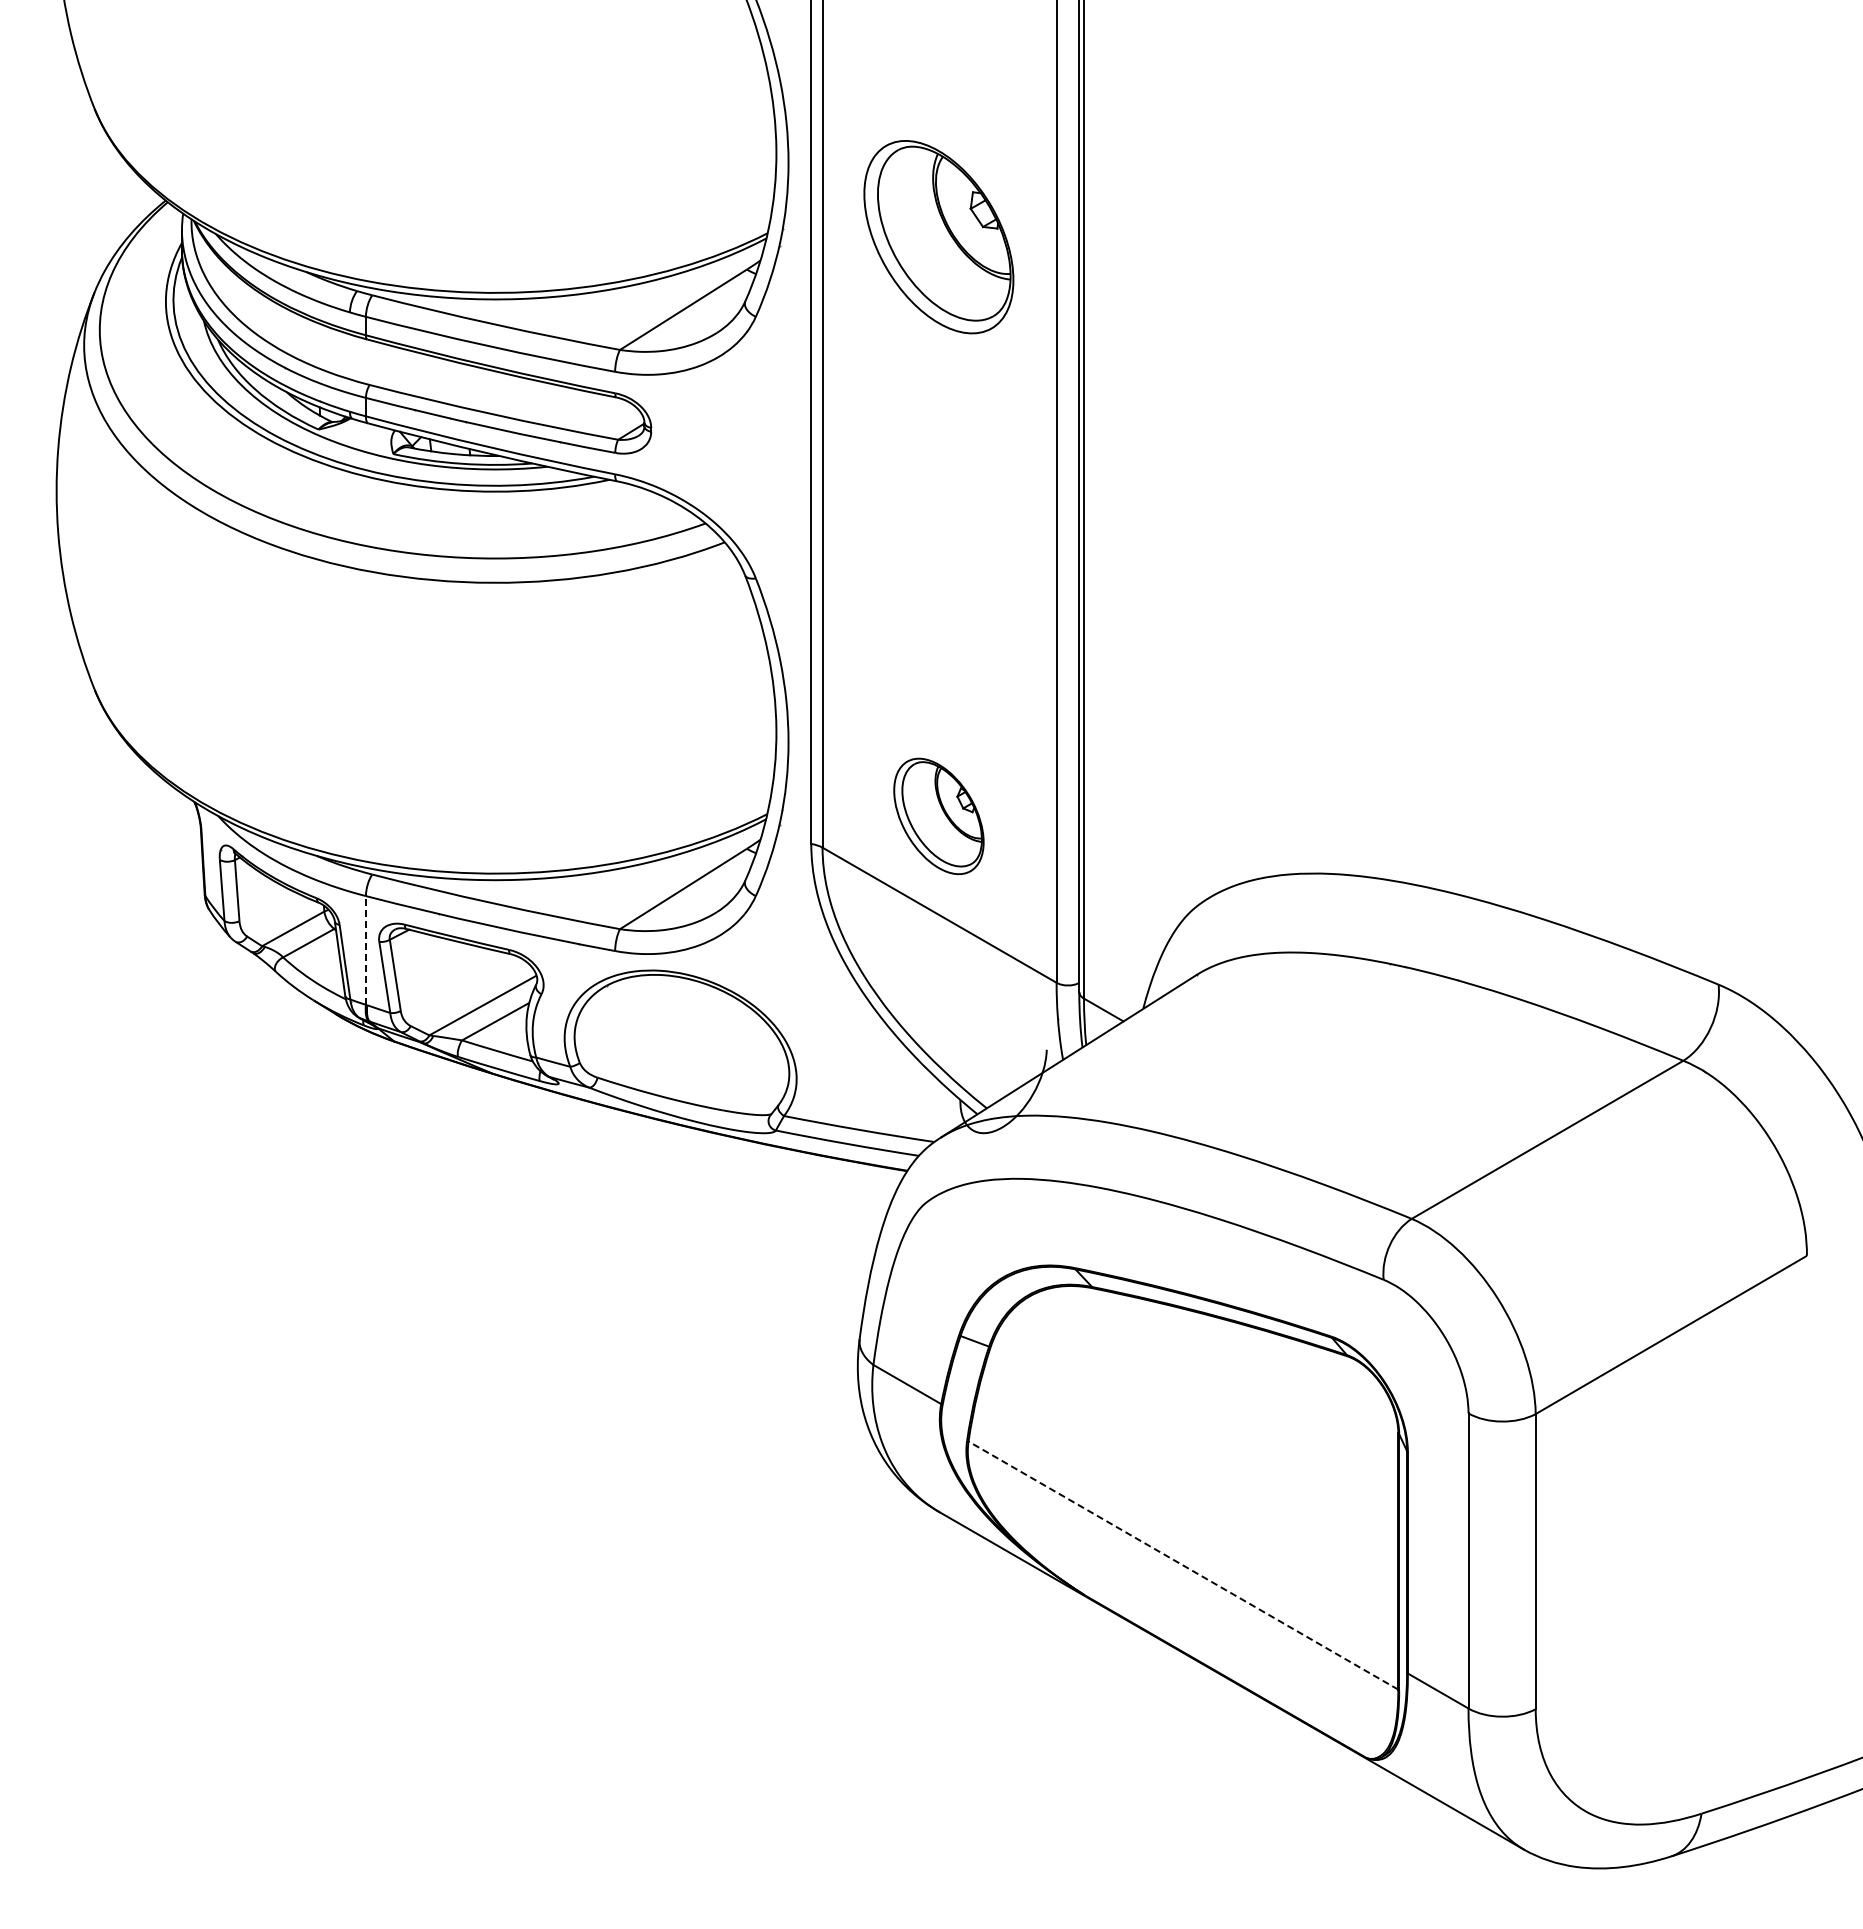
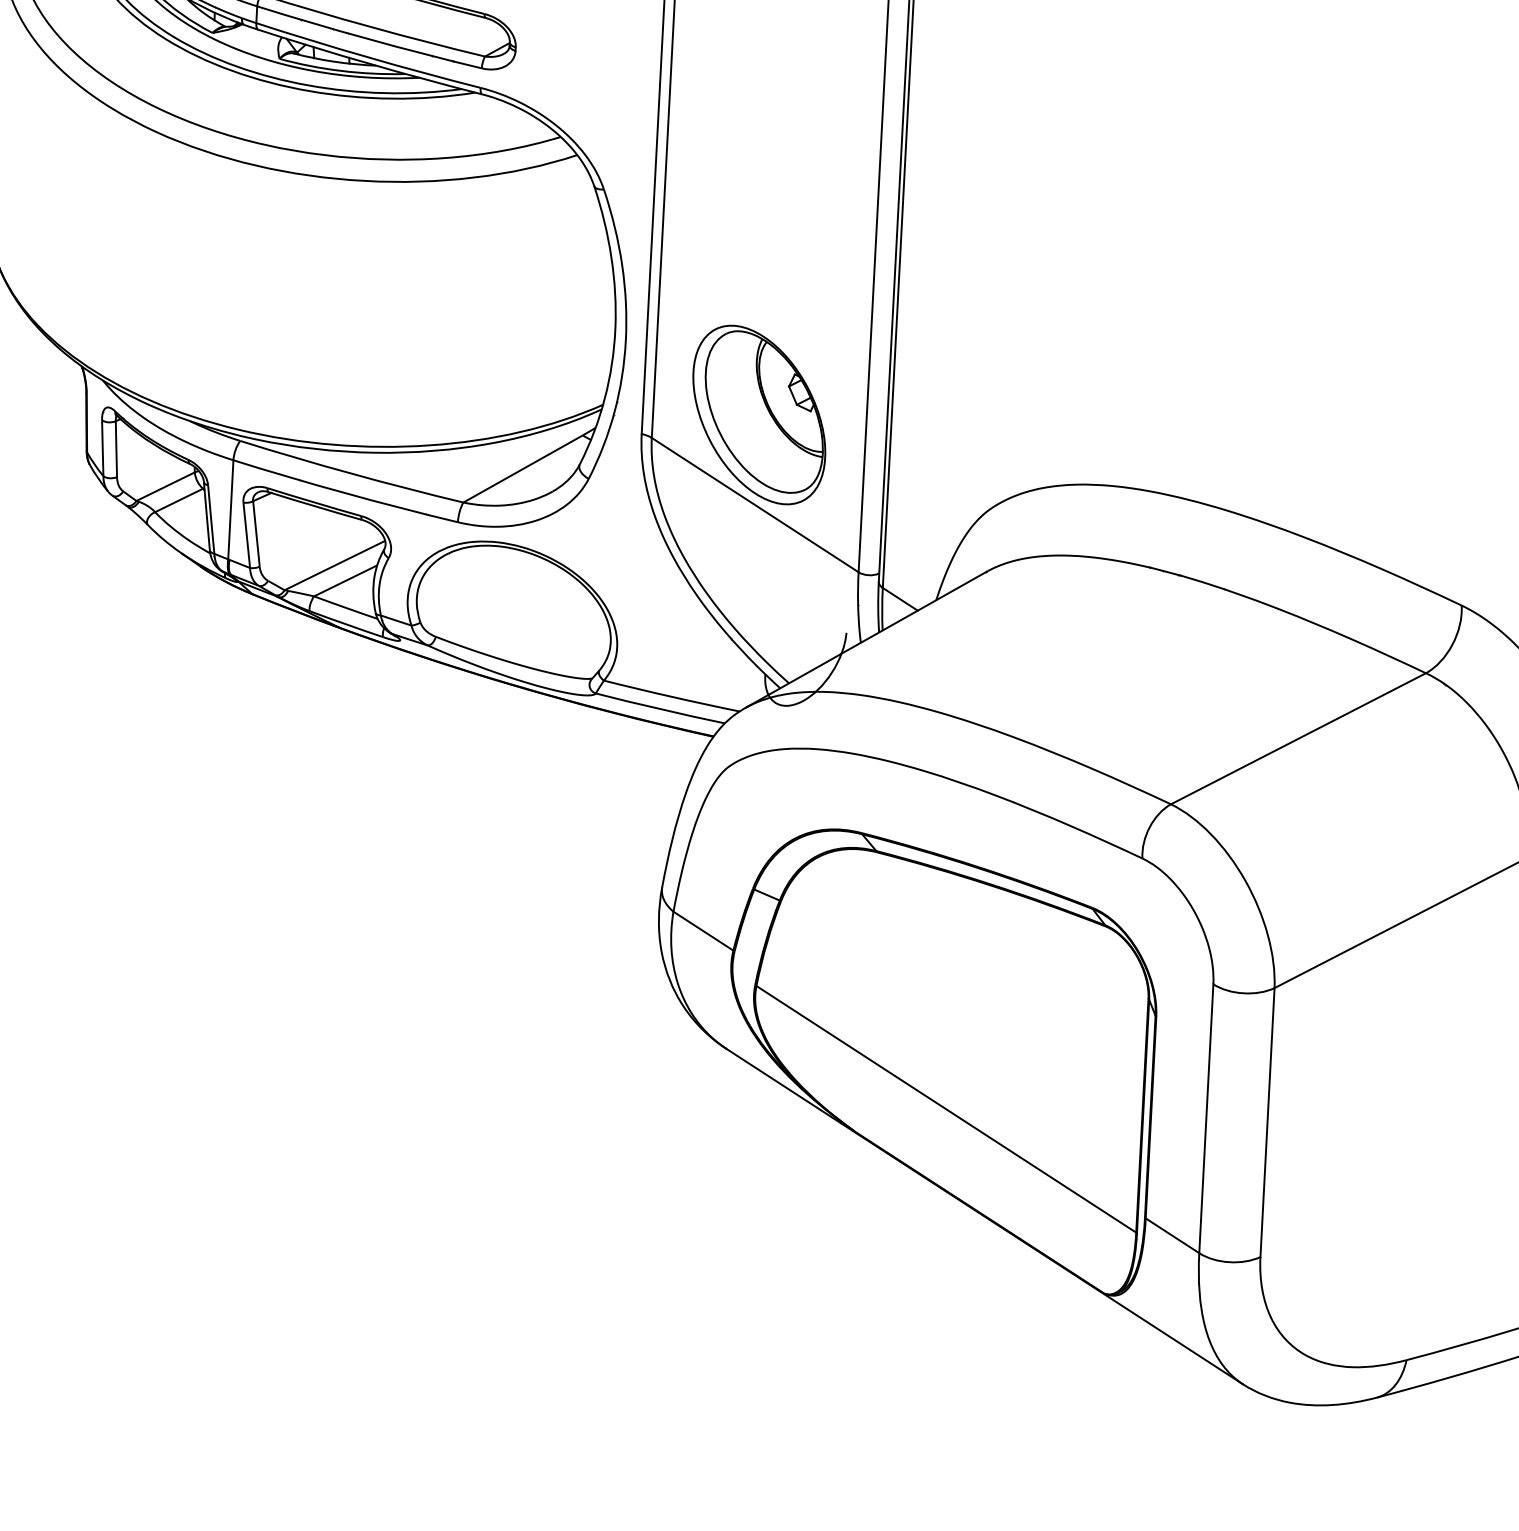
part: (938, 816) -> (758, 415), size x1.67
line: (365, 949) -> (230, 508), dashed -> solid
line: (1183, 1565) -> (946, 1109), dashed -> solid

